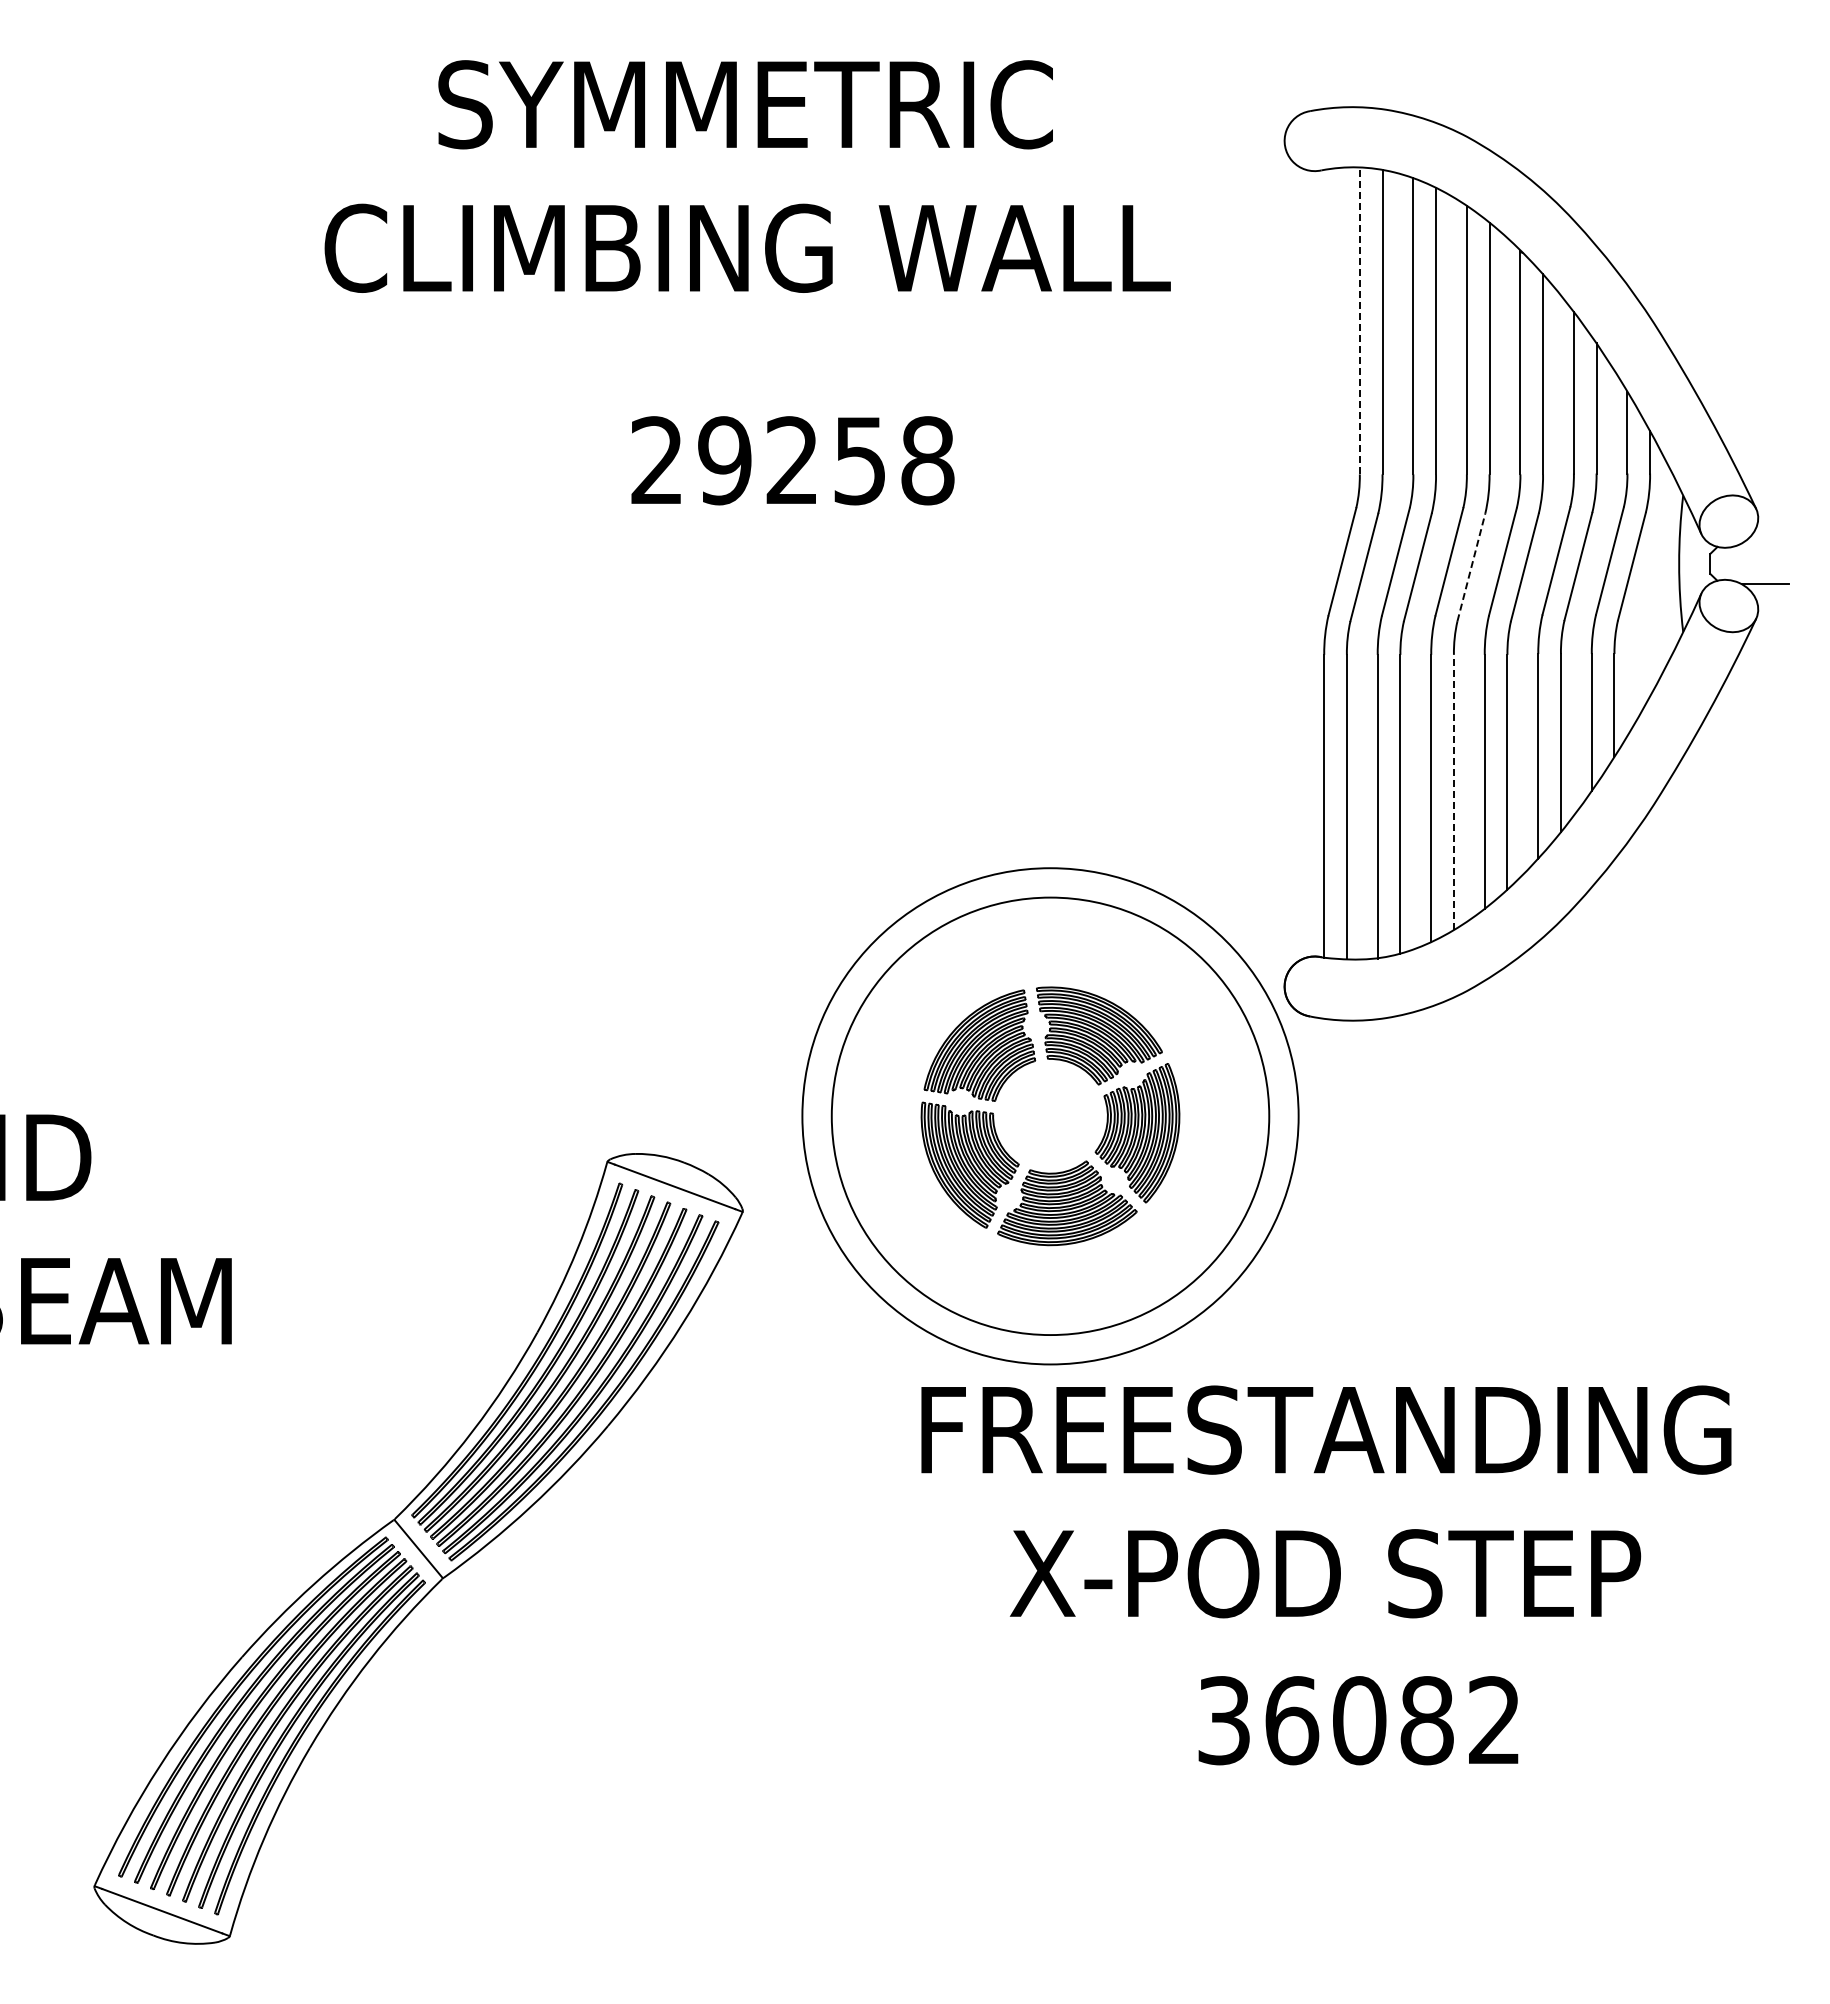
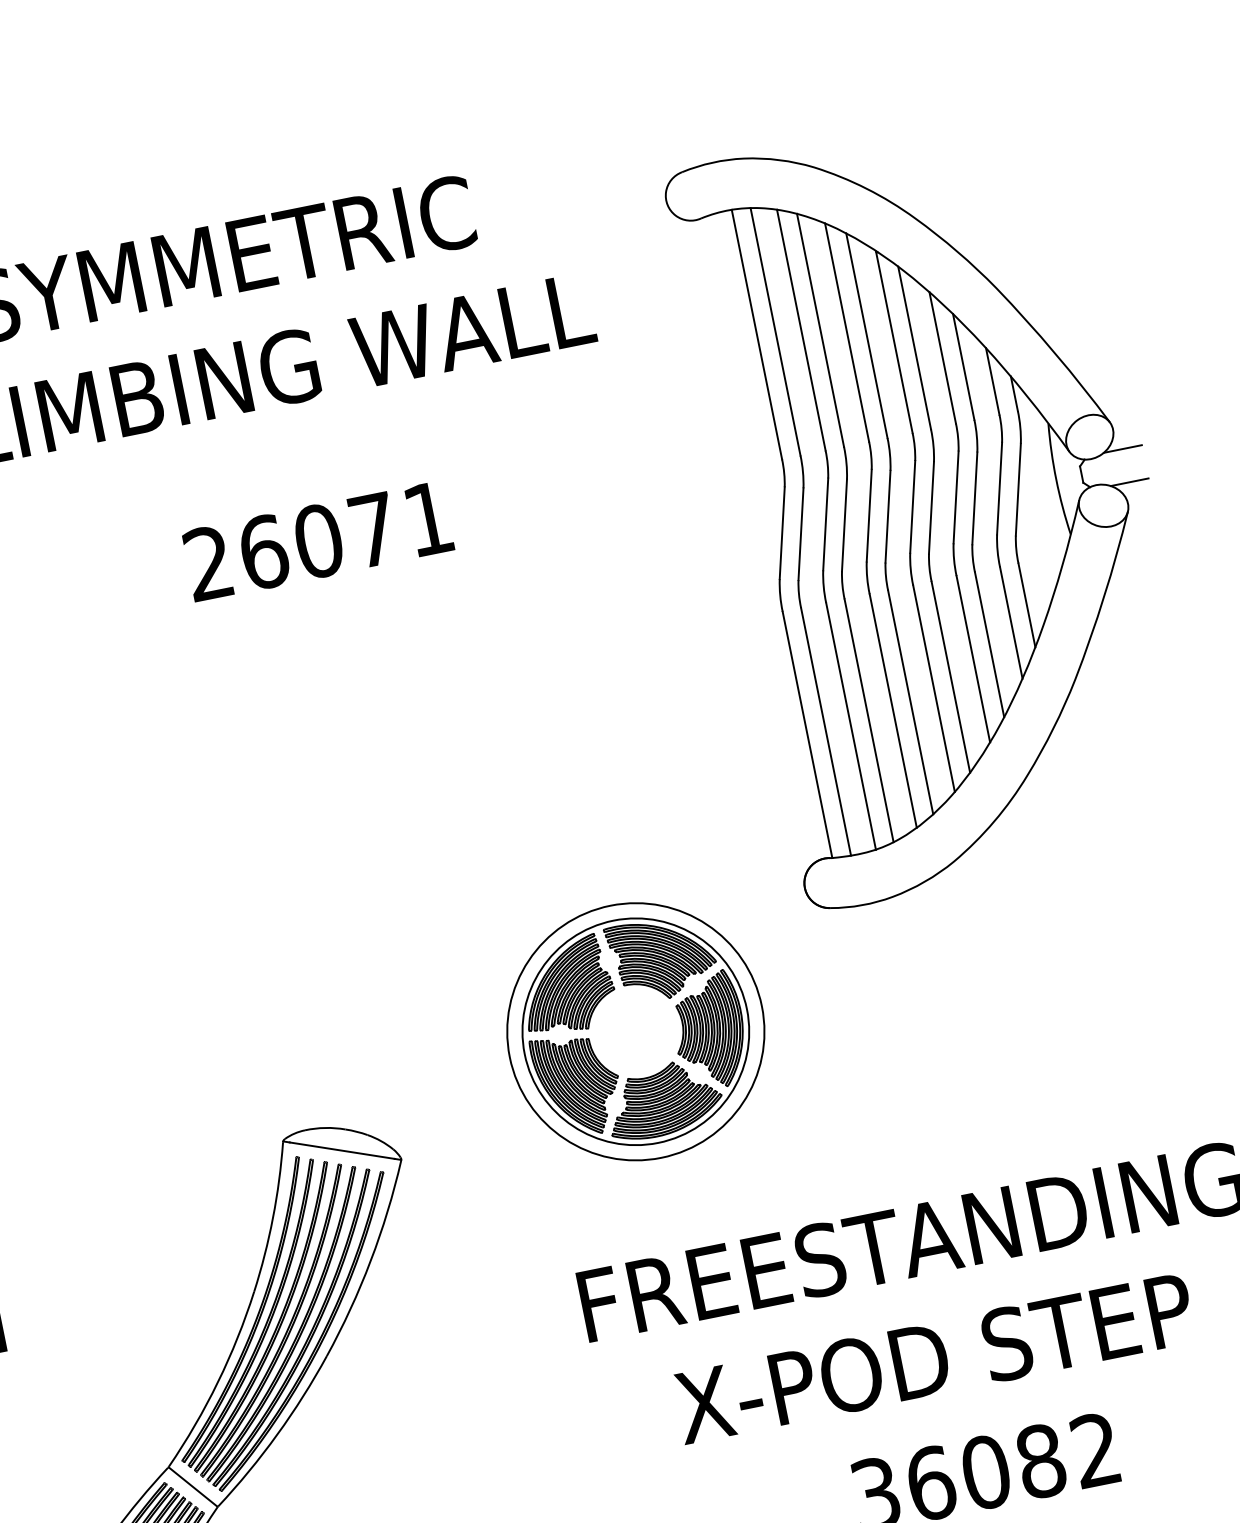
line: (1359, 320) -> (756, 334), dashed -> solid
text: (826, 460) -> (346, 535), 29258 -> 26071
line: (1764, 543) -> (1122, 449), added
line: (1471, 567) -> (888, 516), dashed -> solid
line: (1453, 792) -> (910, 702), dashed -> solid
circle: (1050, 1116) -> (635, 1031), size x0.62
circle: (1050, 1116) -> (635, 1031), size x0.62

